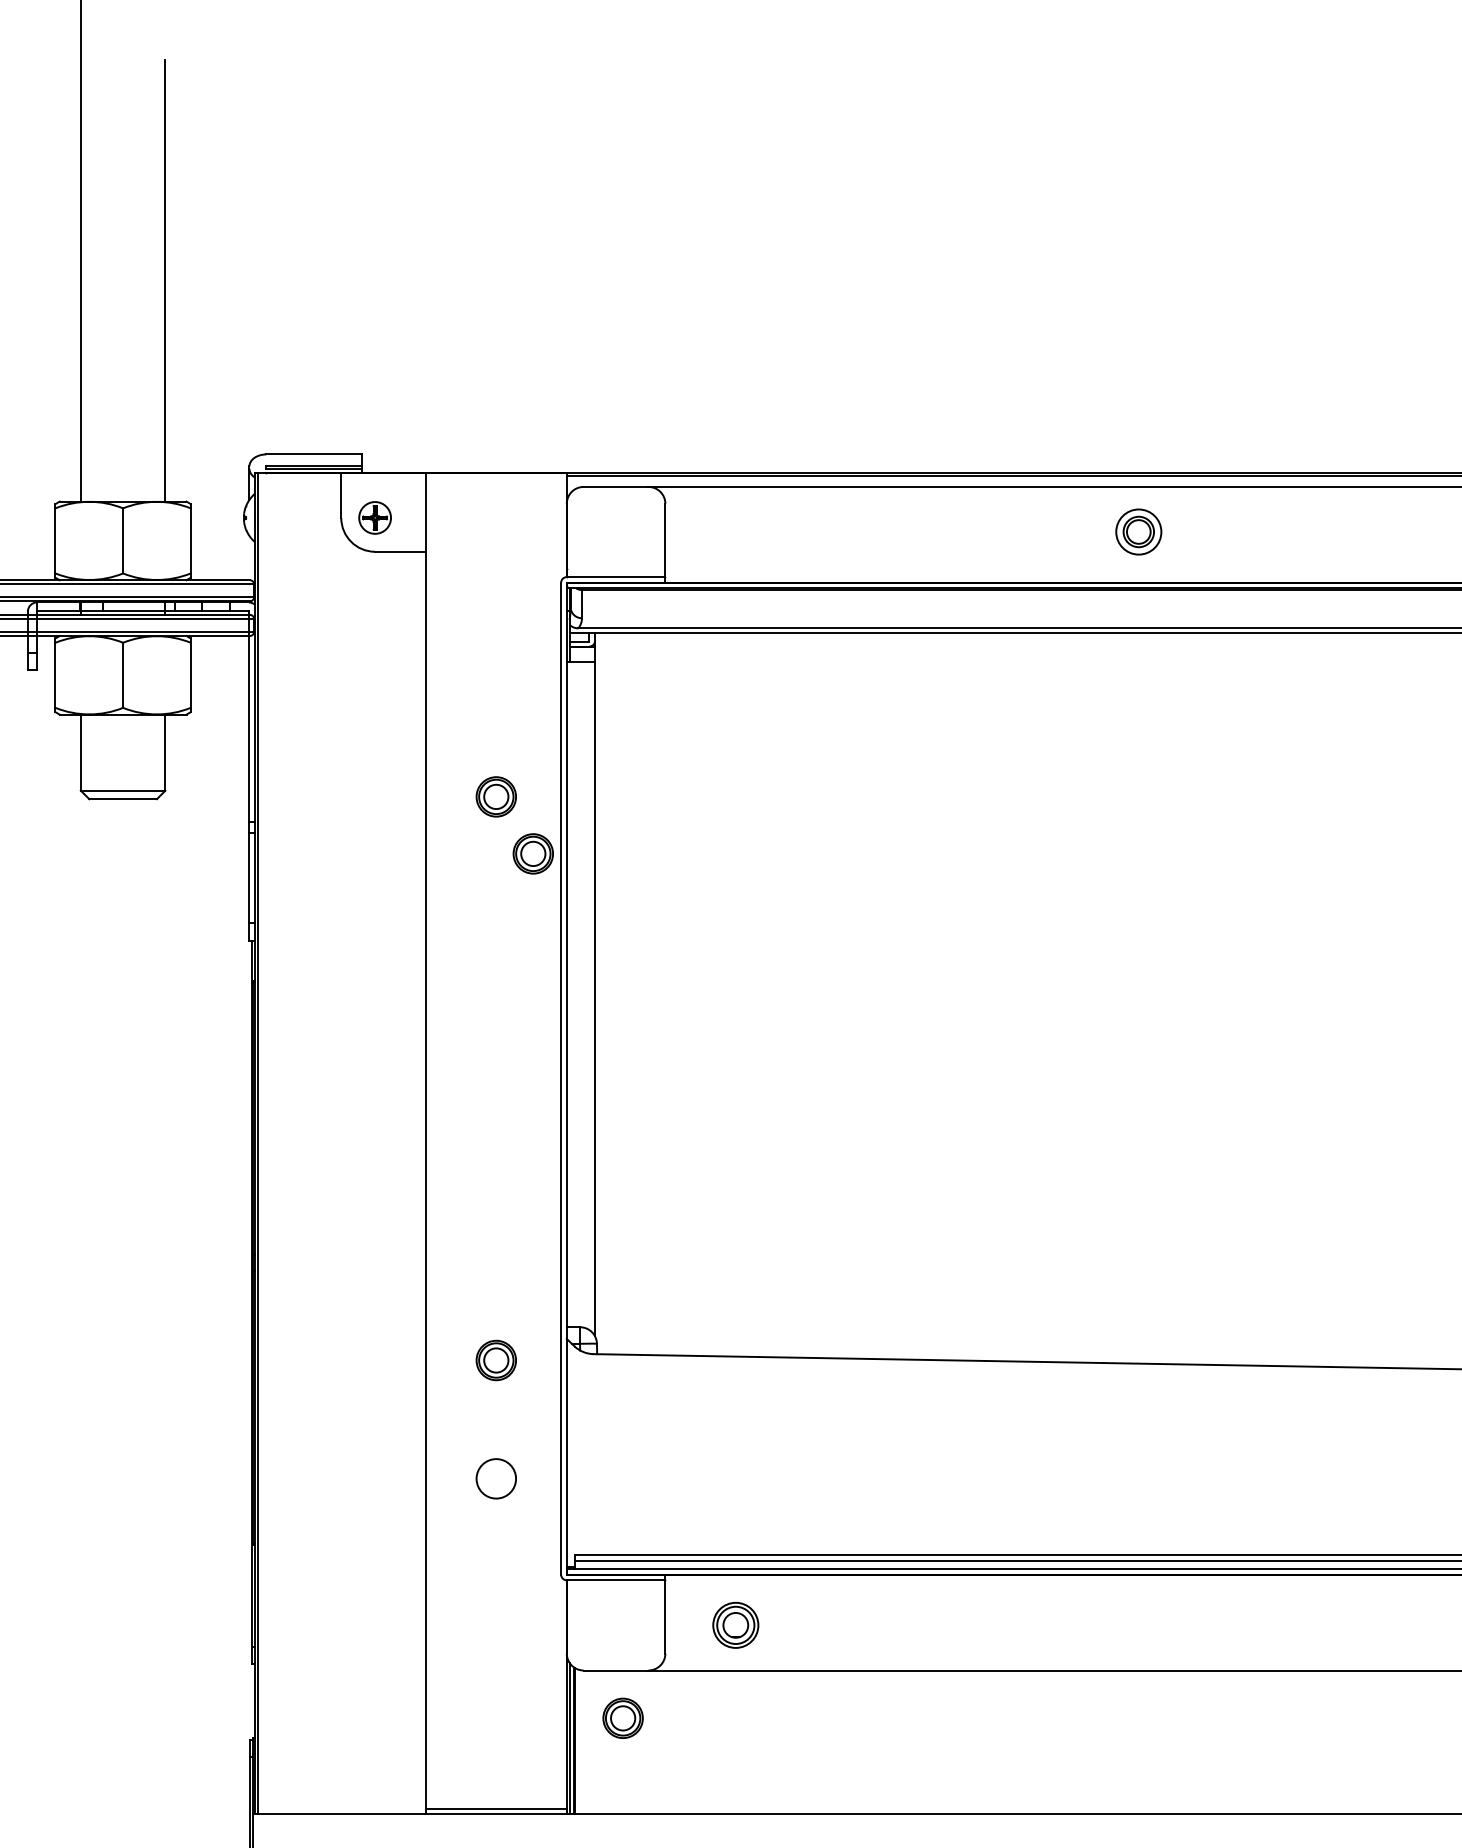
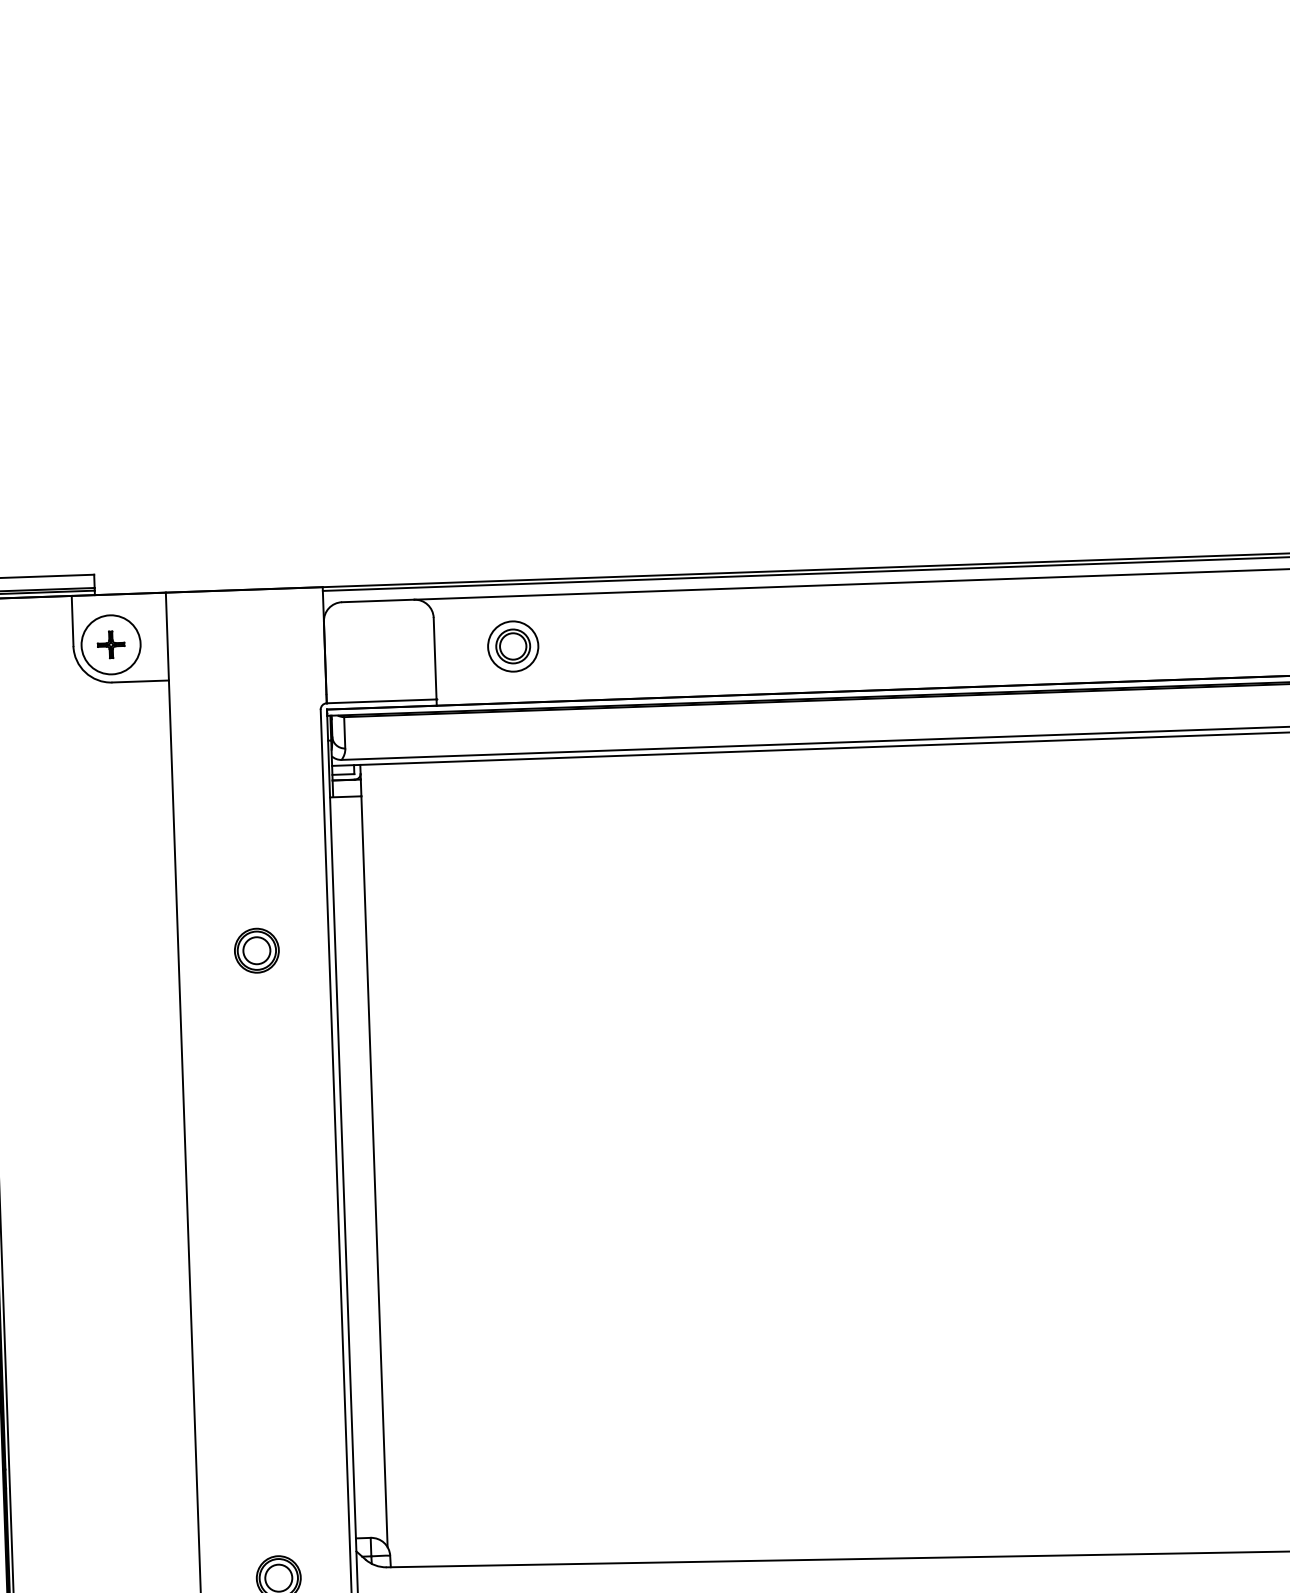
circle: (374, 517) -> (110, 644), size x1.67
part: (1138, 531) -> (512, 645), moved
part: (532, 853) -> (299, 1012), removed

